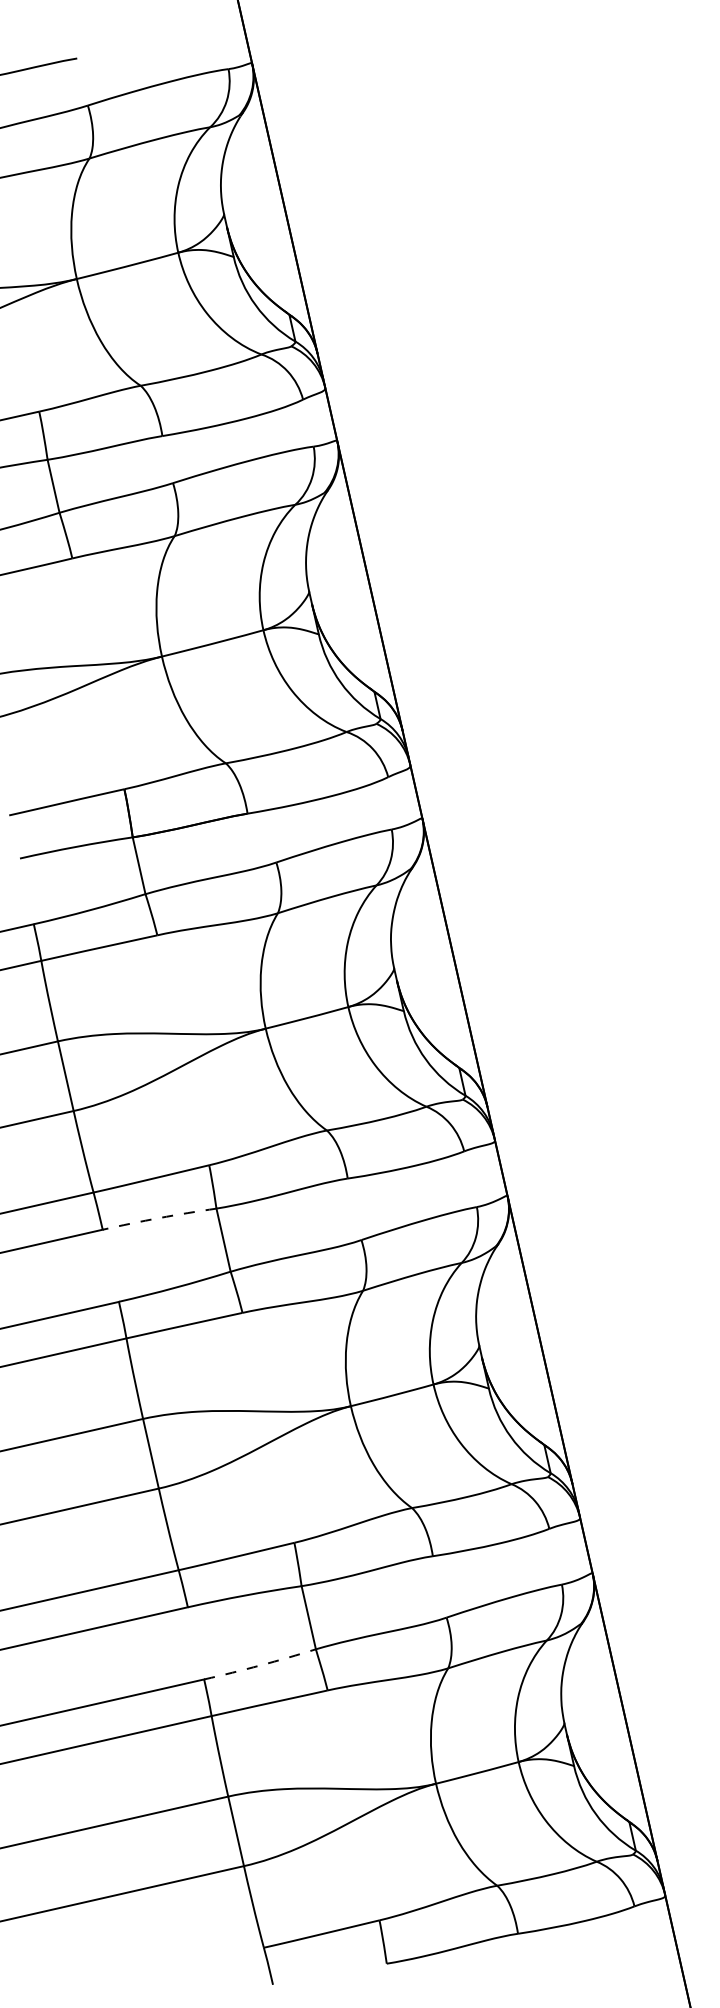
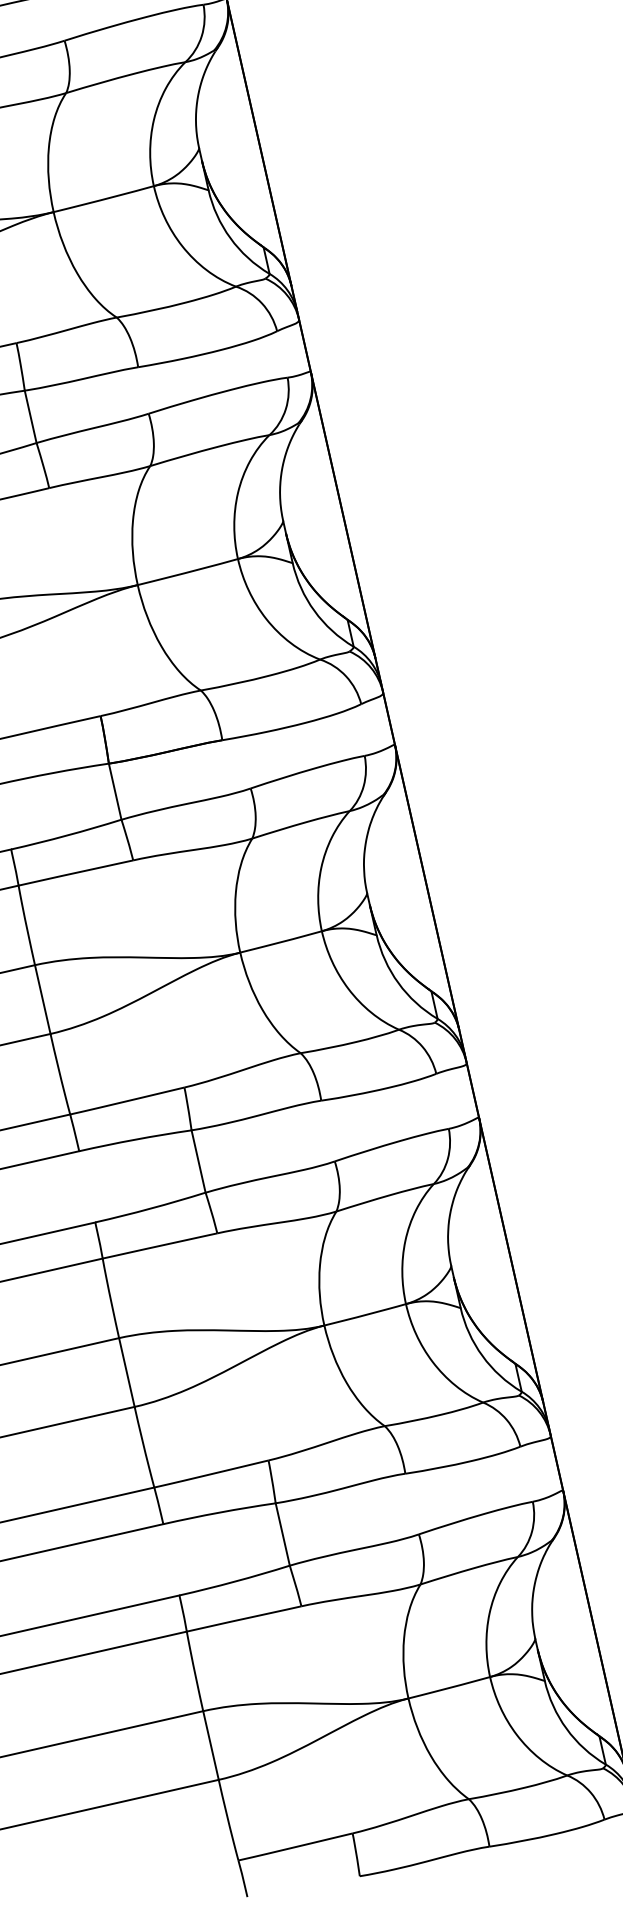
arc: (159, 1218) -> (135, 1140), dashed -> solid
arc: (260, 1665) -> (235, 1581), dashed -> solid

